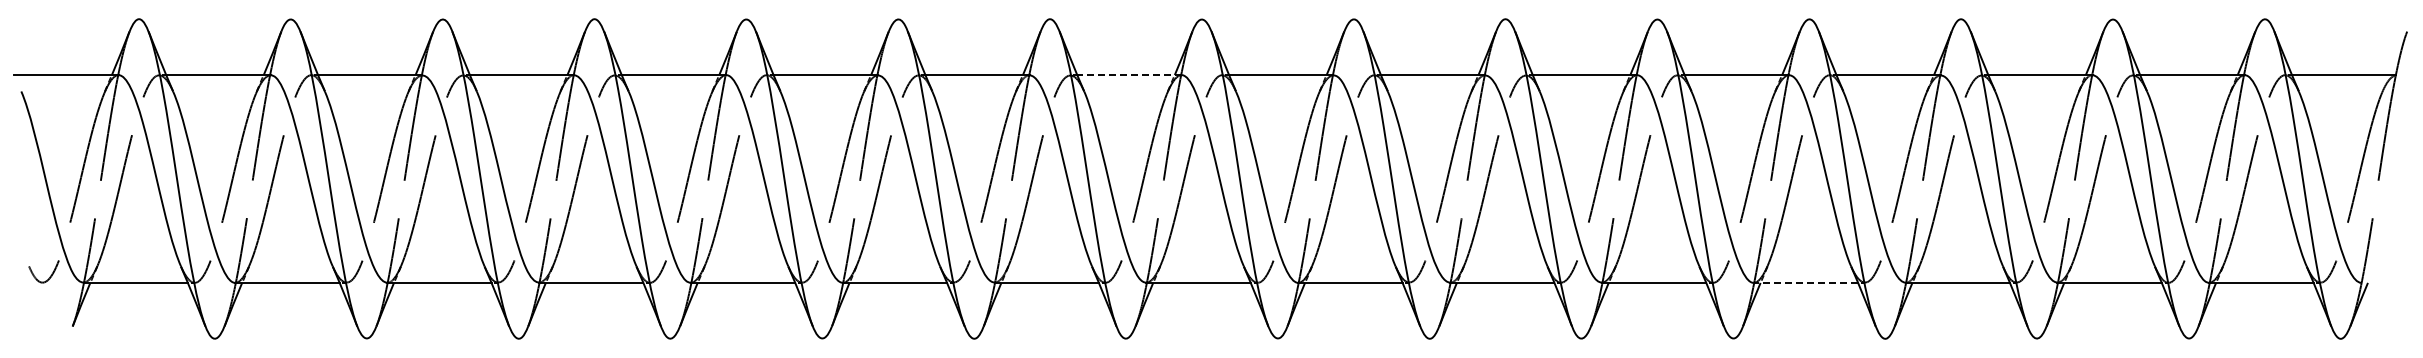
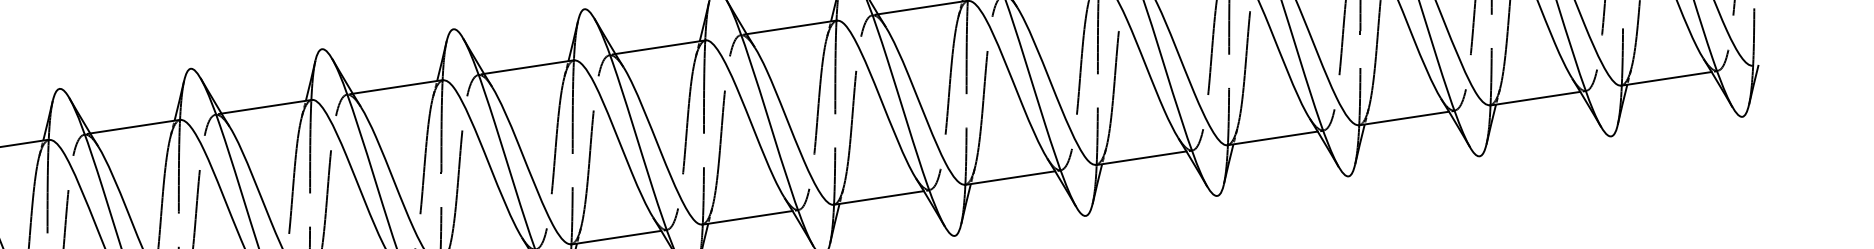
line: (1128, 75) -> (659, 47), dashed -> solid
line: (1805, 282) -> (1272, 138), dashed -> solid

